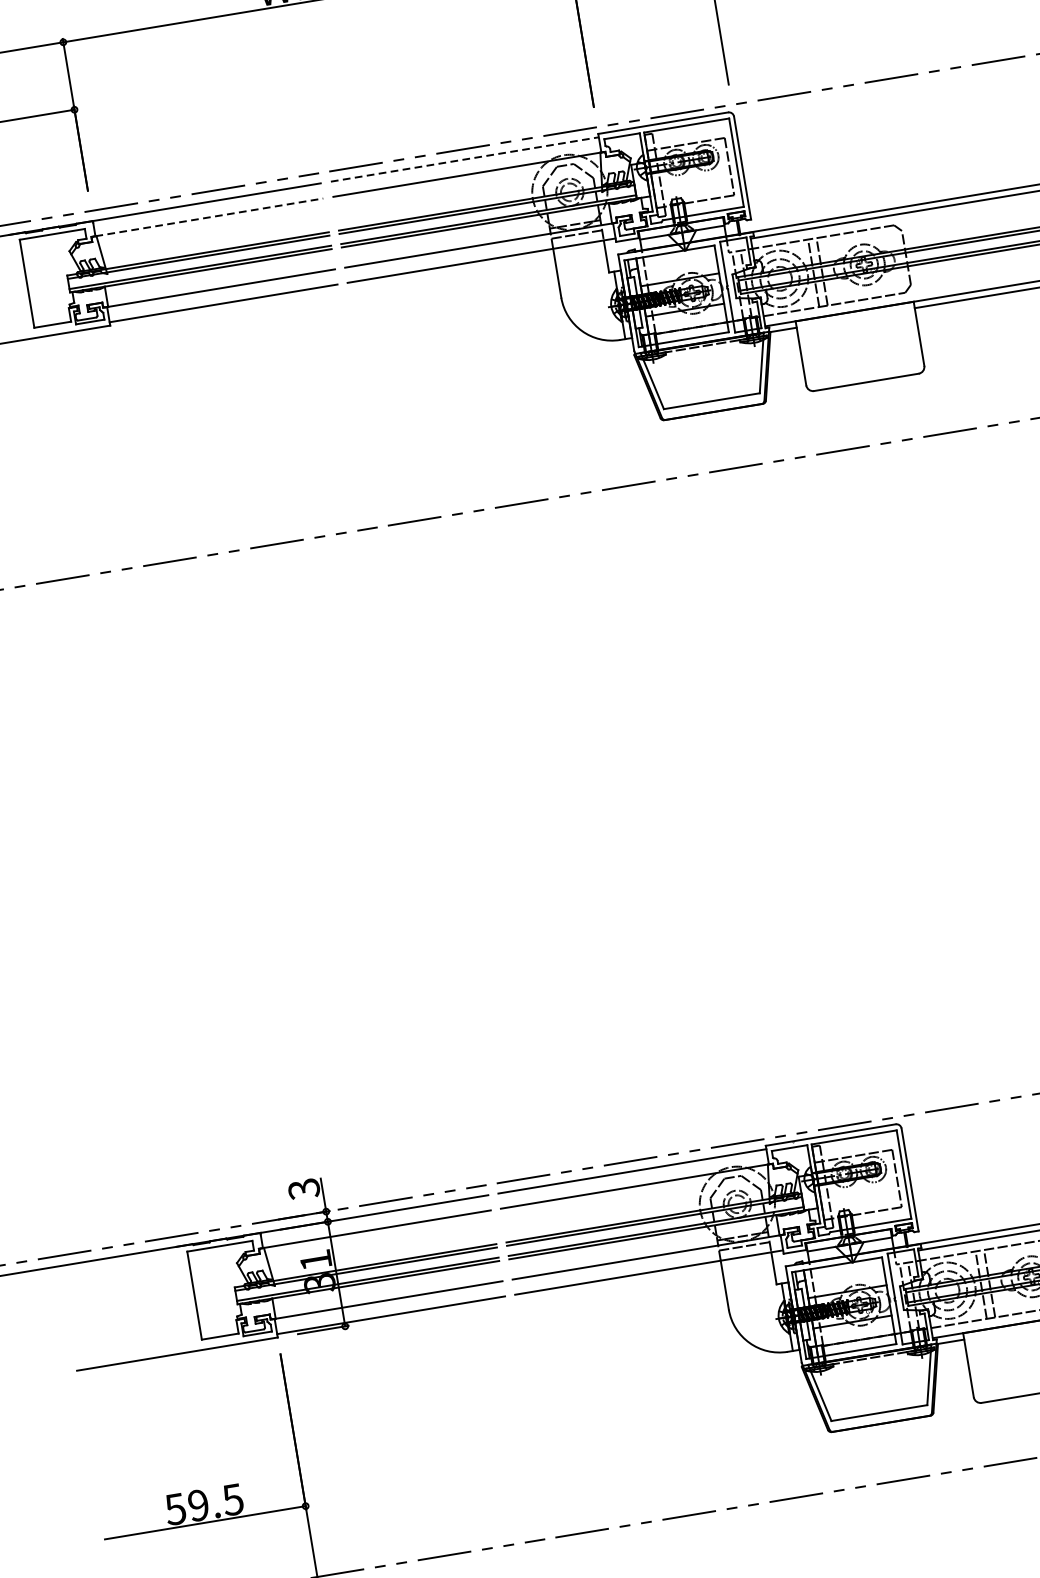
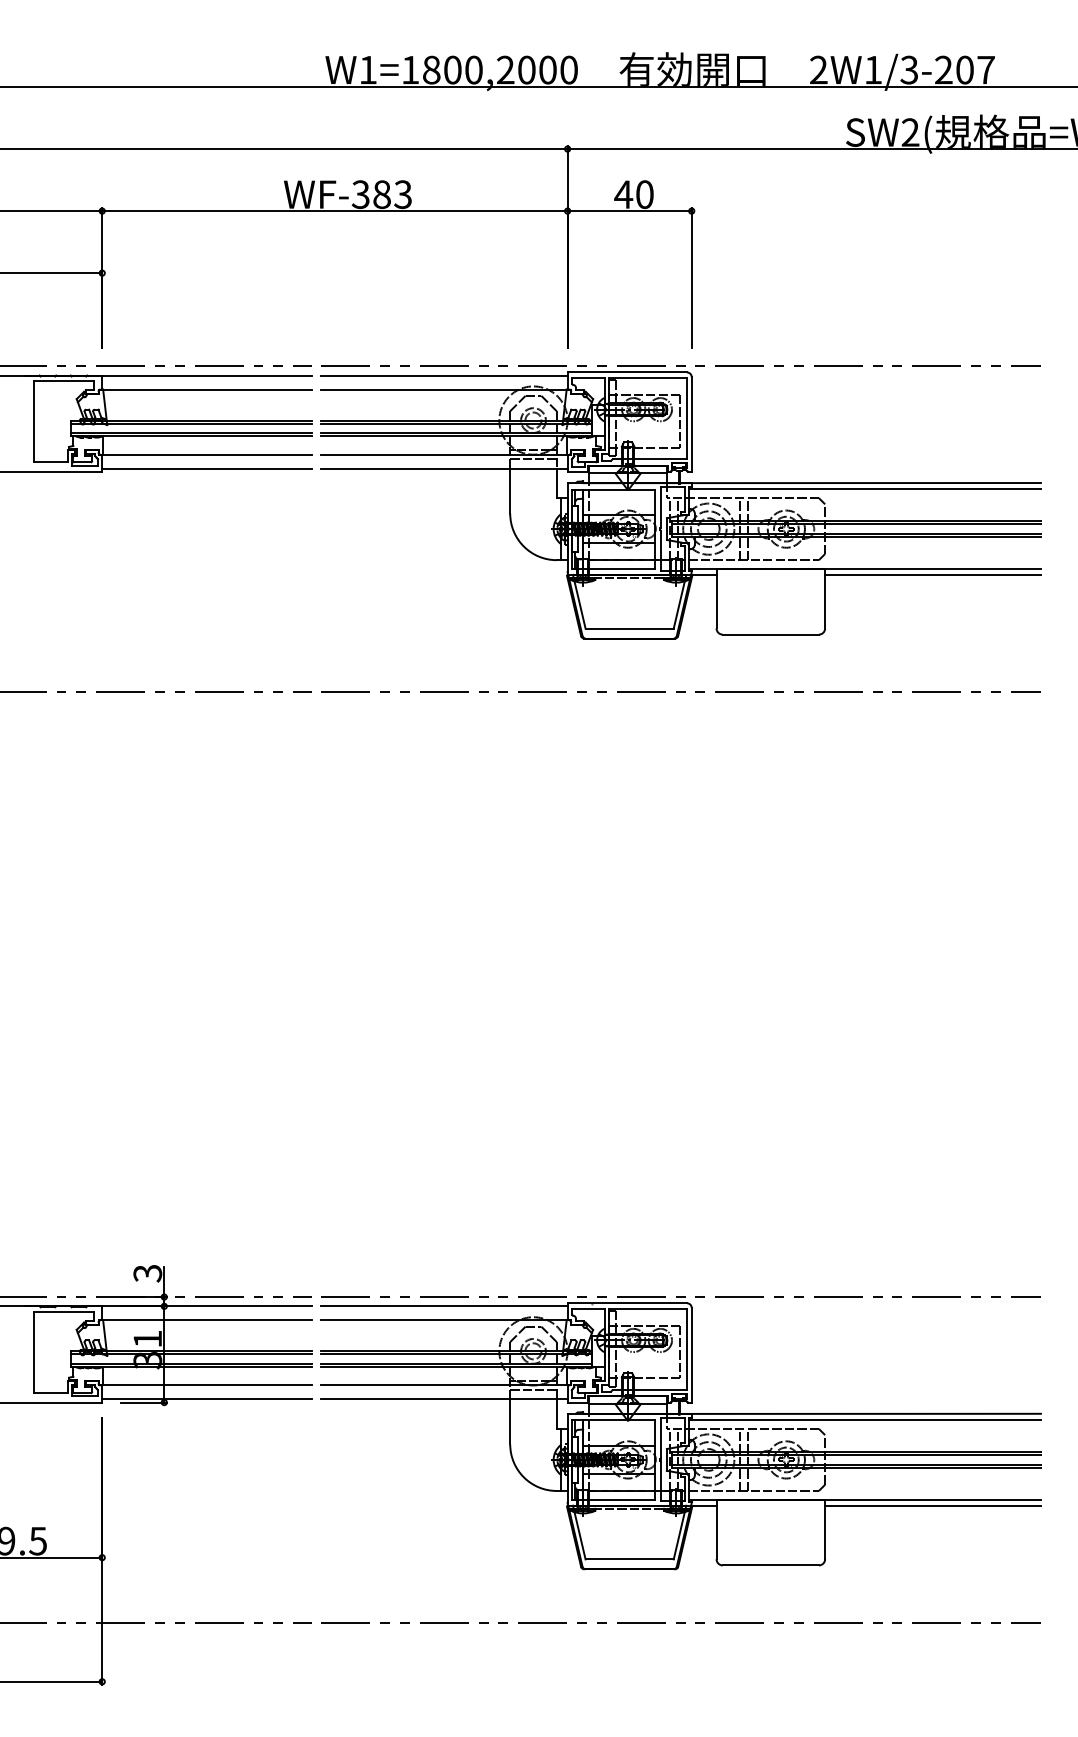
line: (465, 159) -> (444, 375), dashed -> solid
line: (209, 217) -> (207, 389), dashed -> solid

